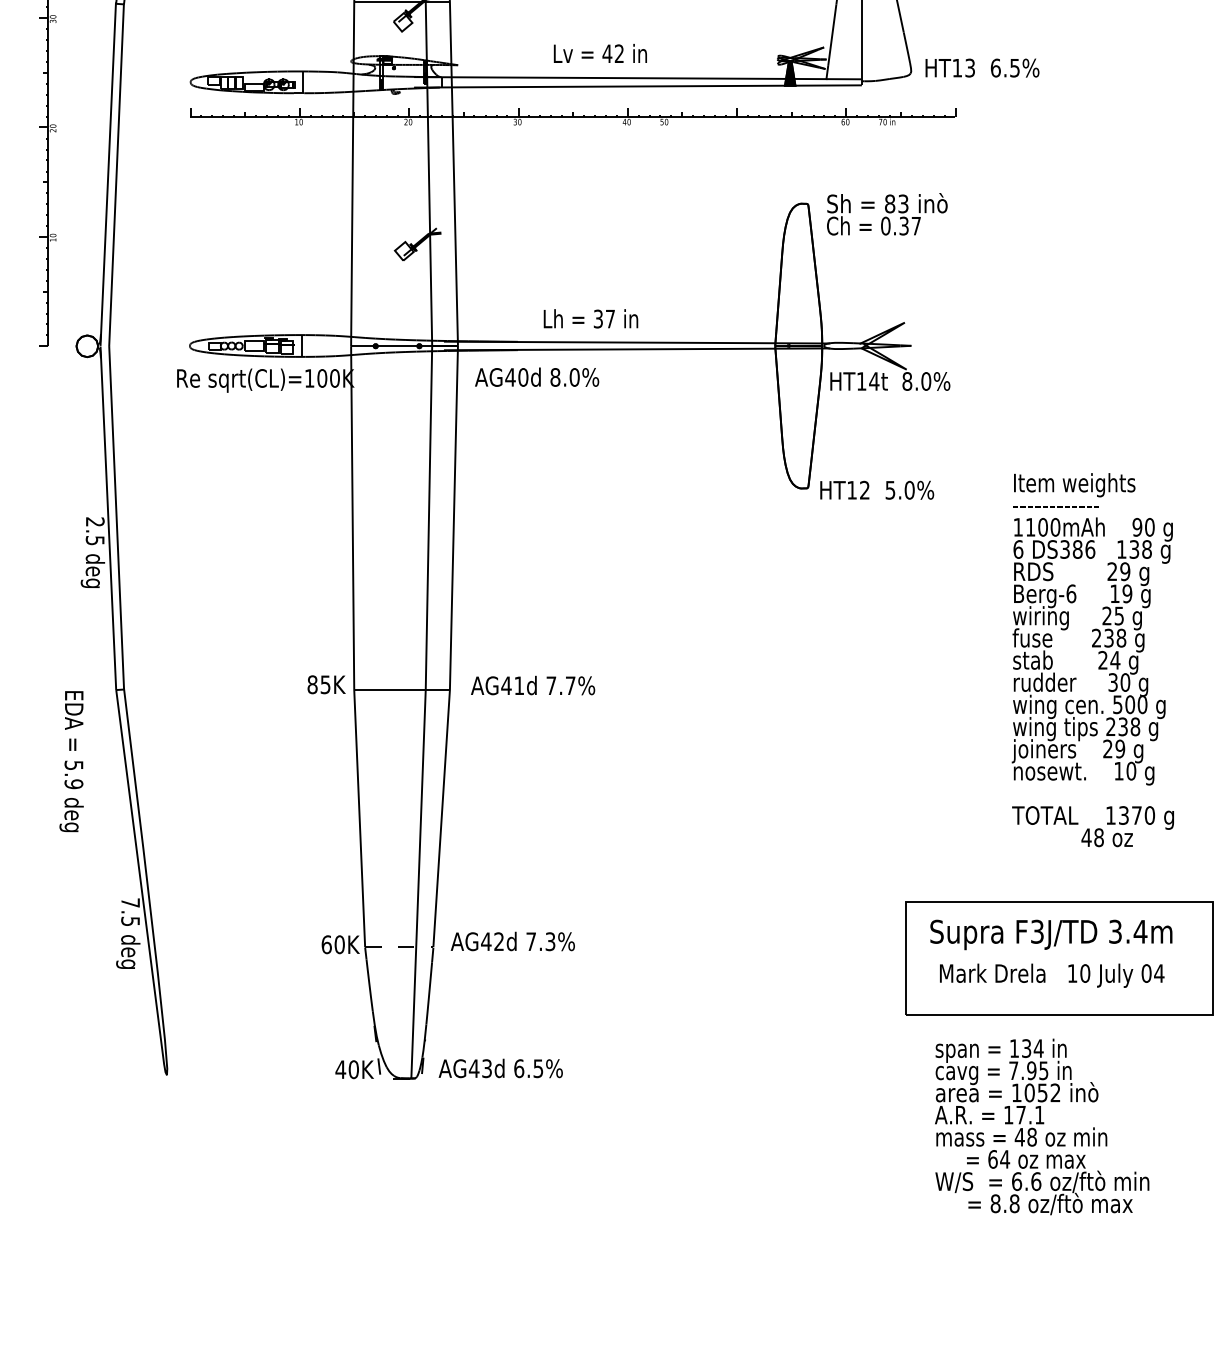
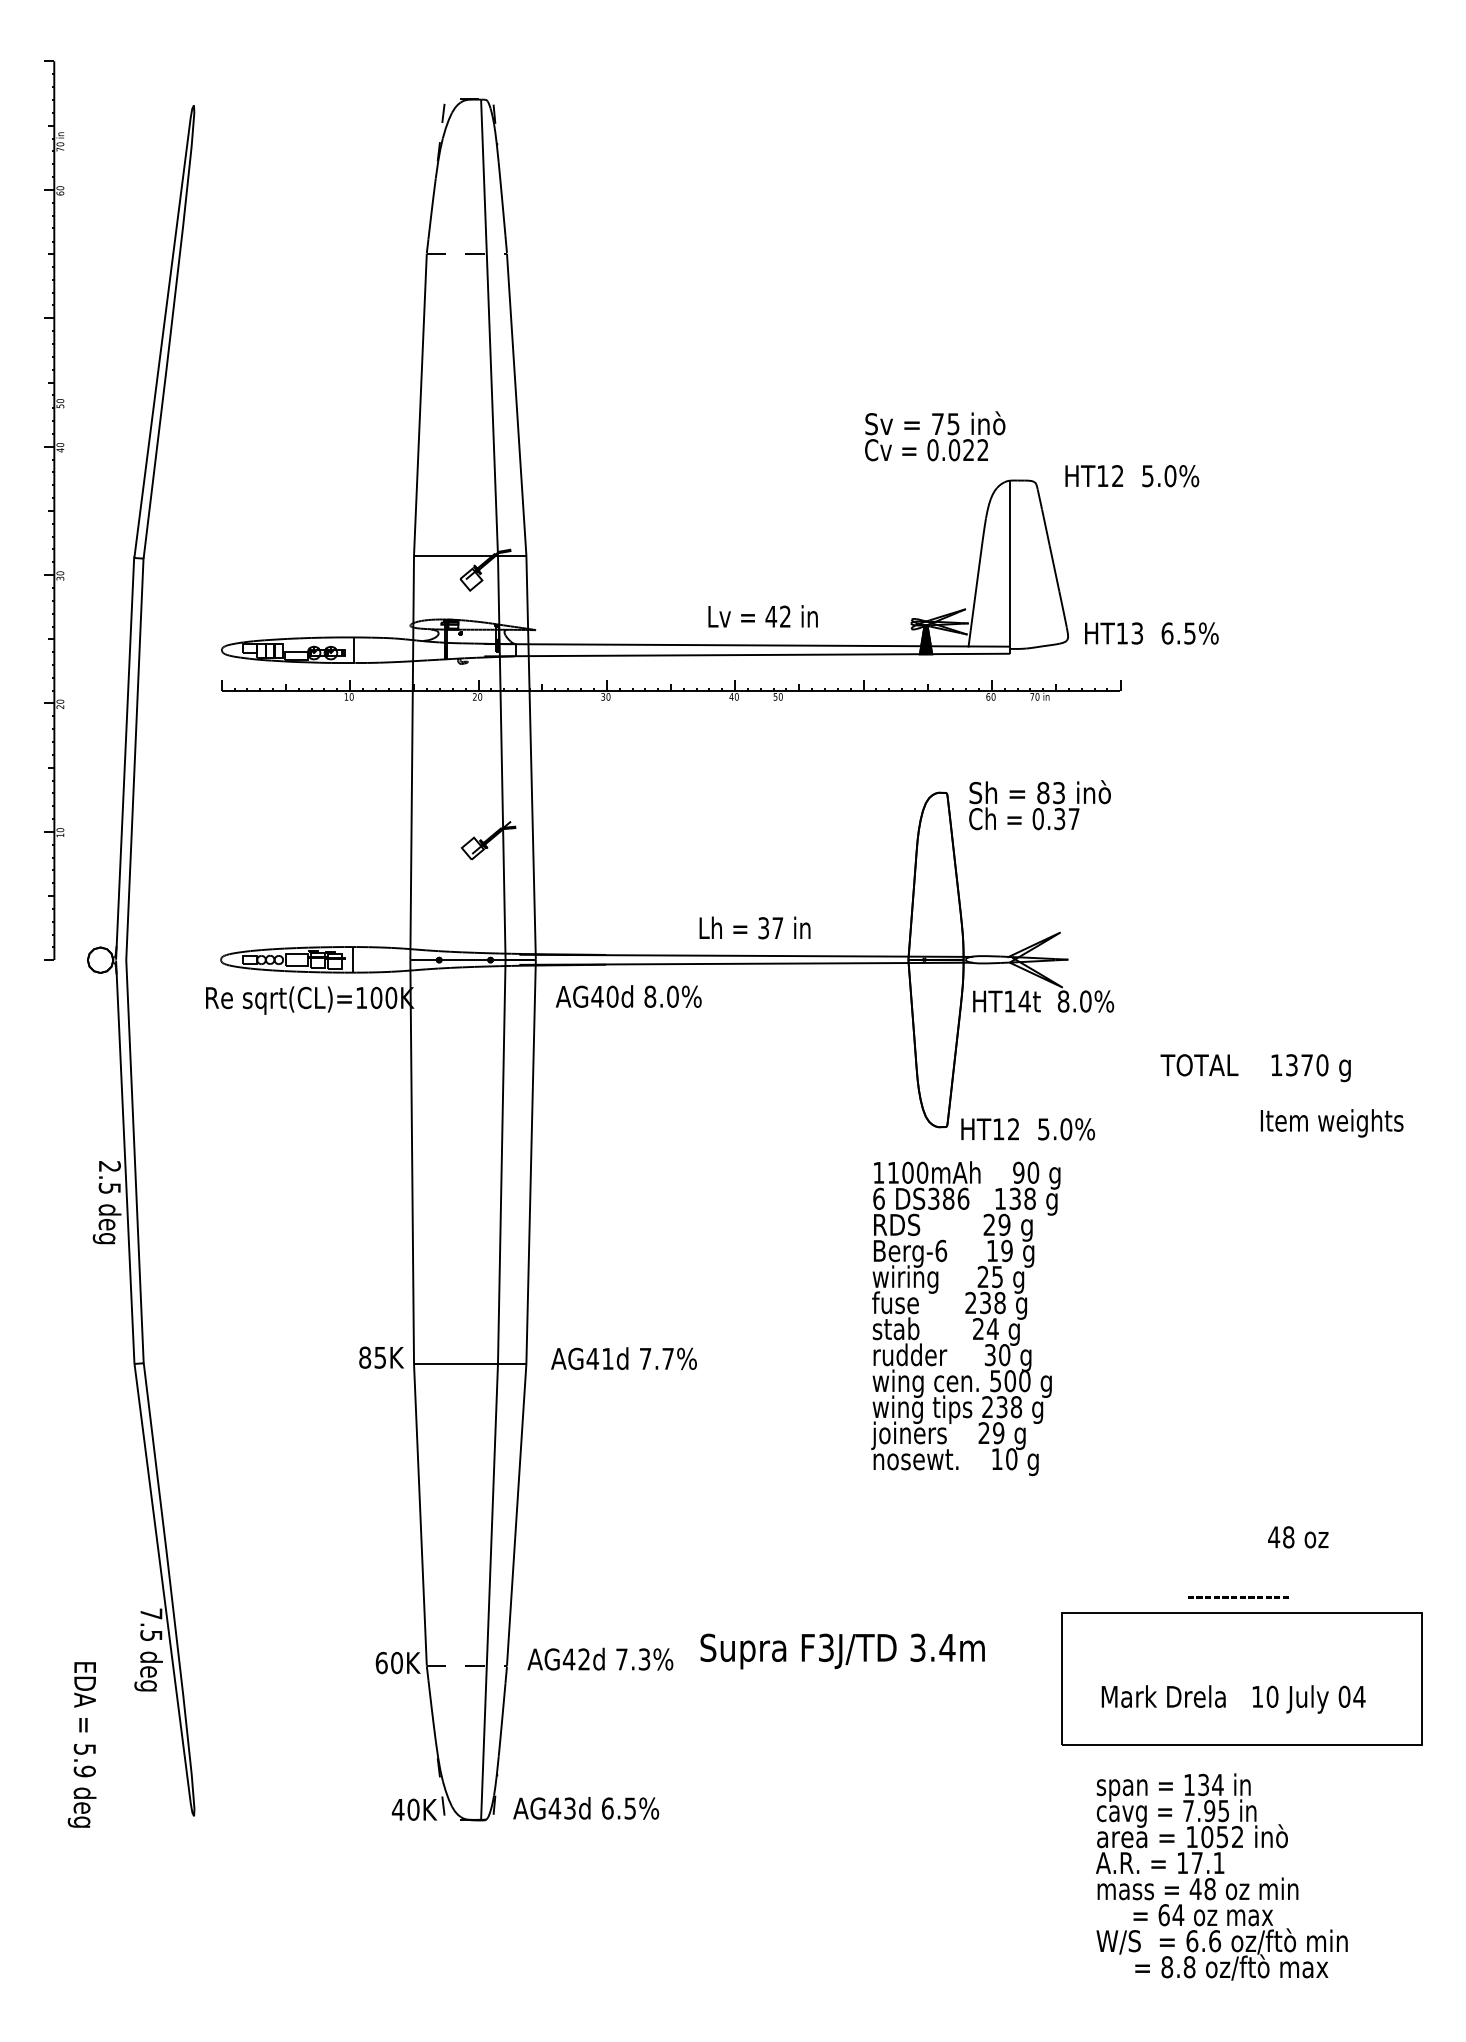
text: (599, 53) -> (762, 616), moved
text: (590, 318) -> (754, 927), moved
text: (1074, 485) -> (1331, 1123), moved
text: (1056, 507) -> (1238, 1597), moved
text: (1092, 651) -> (965, 1318), moved
text: (71, 761) -> (81, 1744), moved
text: (1092, 818) -> (1255, 1068), moved
text: (1051, 934) -> (842, 1651), moved

